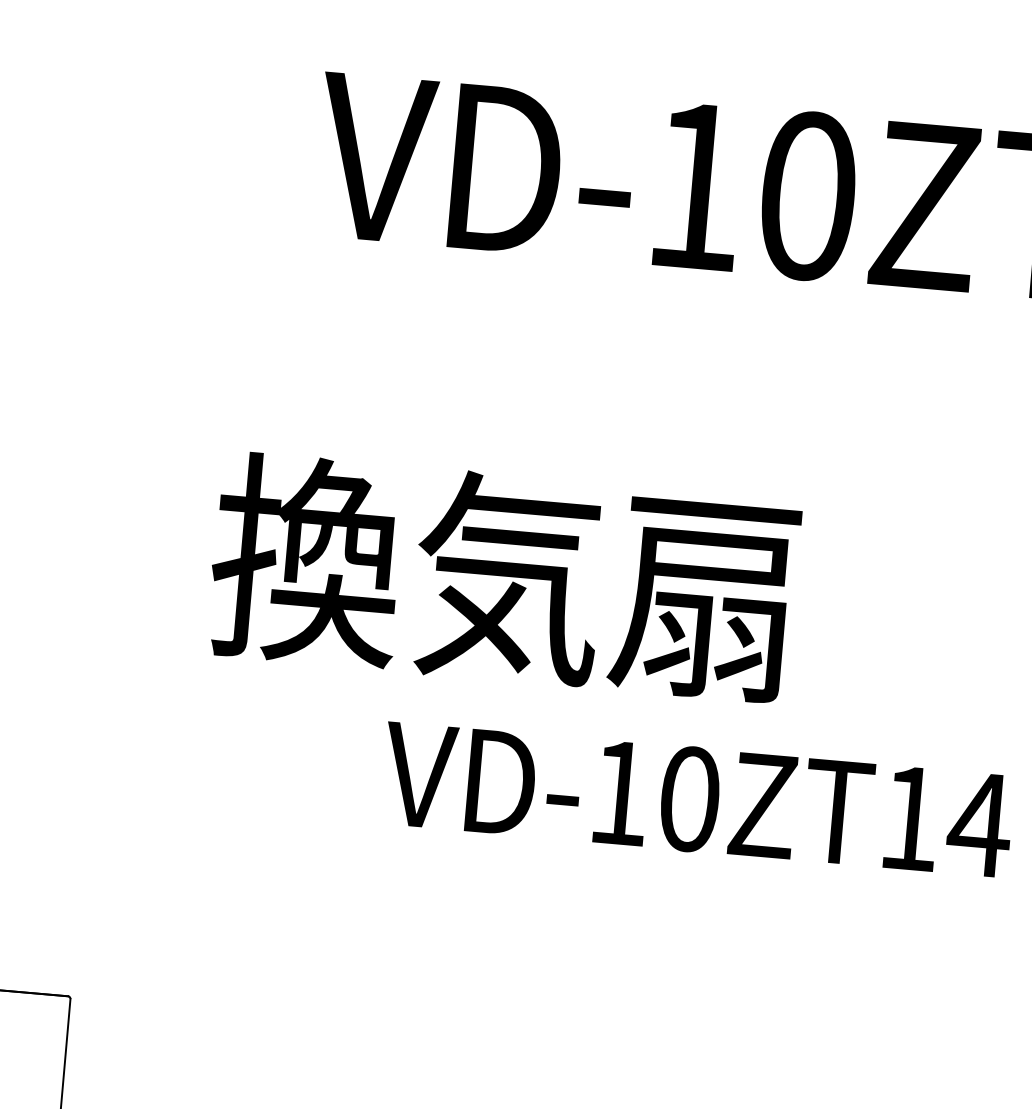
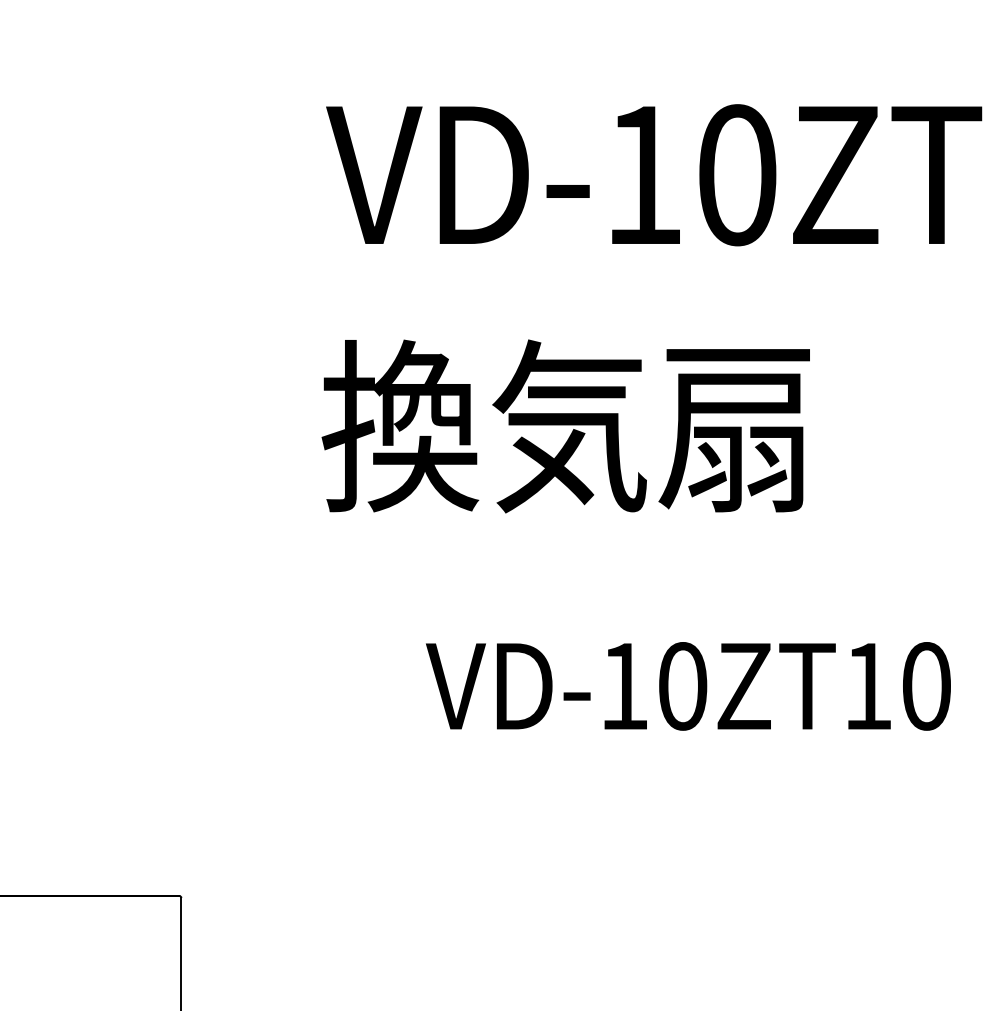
text: (503, 577) -> (565, 426), moved
text: (978, 824) -> (925, 686), VD-10ZT14 -> VD-10ZT10

